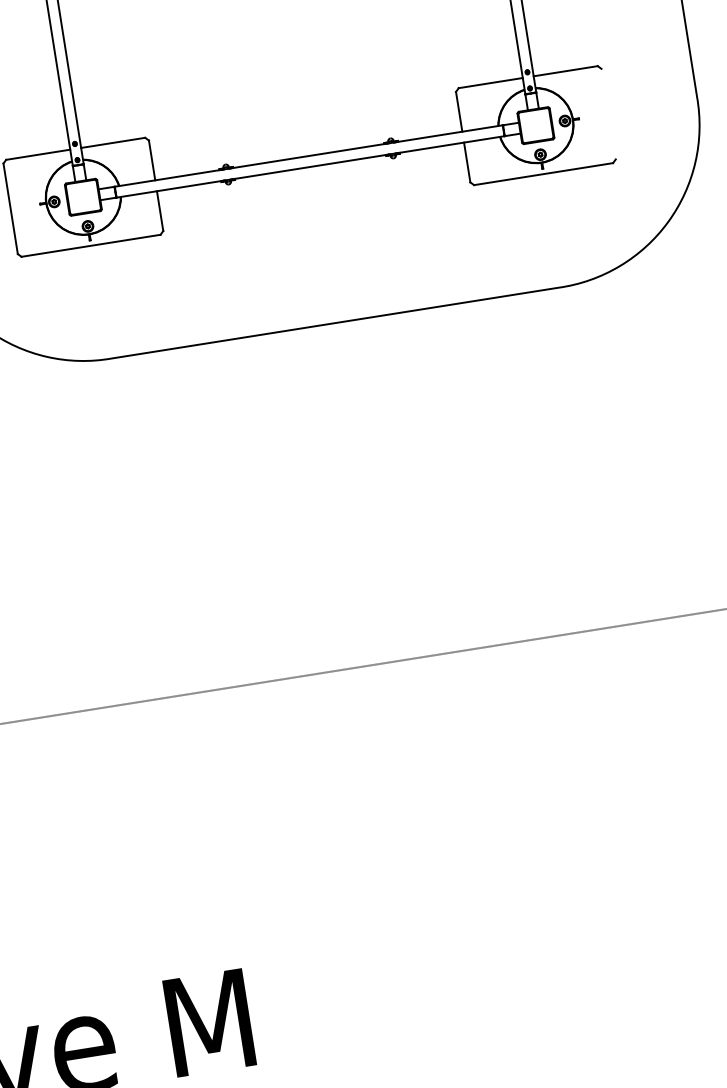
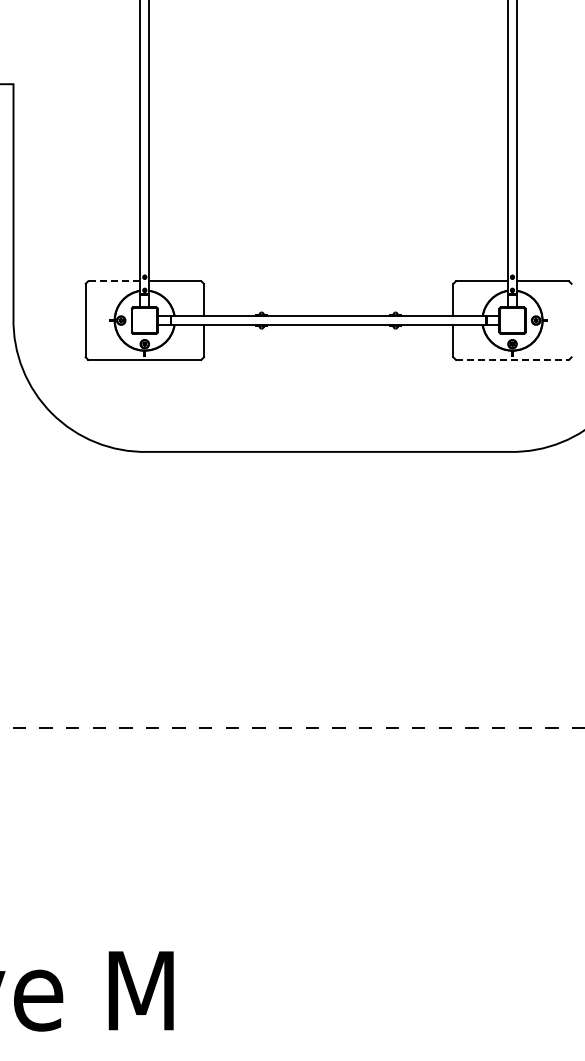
line: (37, 155) -> (113, 281), solid -> dashed
line: (544, 173) -> (513, 359), solid -> dashed

